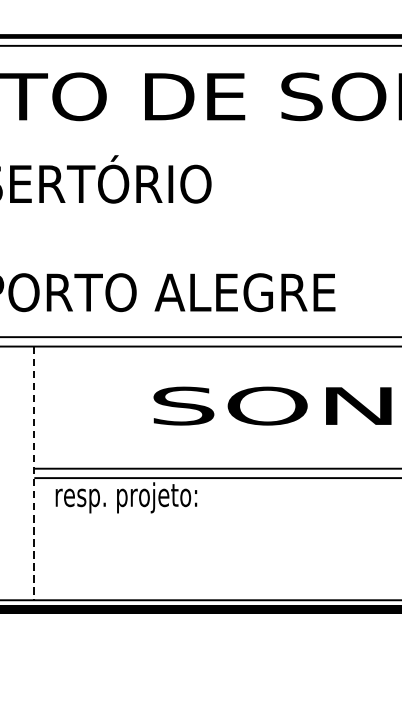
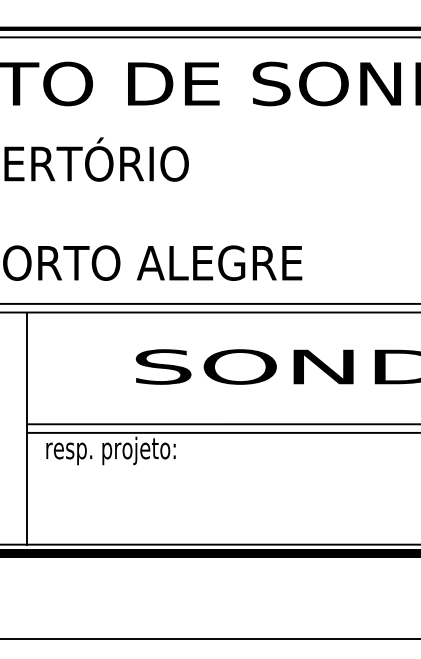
line: (34, 474) -> (26, 429), dashed -> solid

